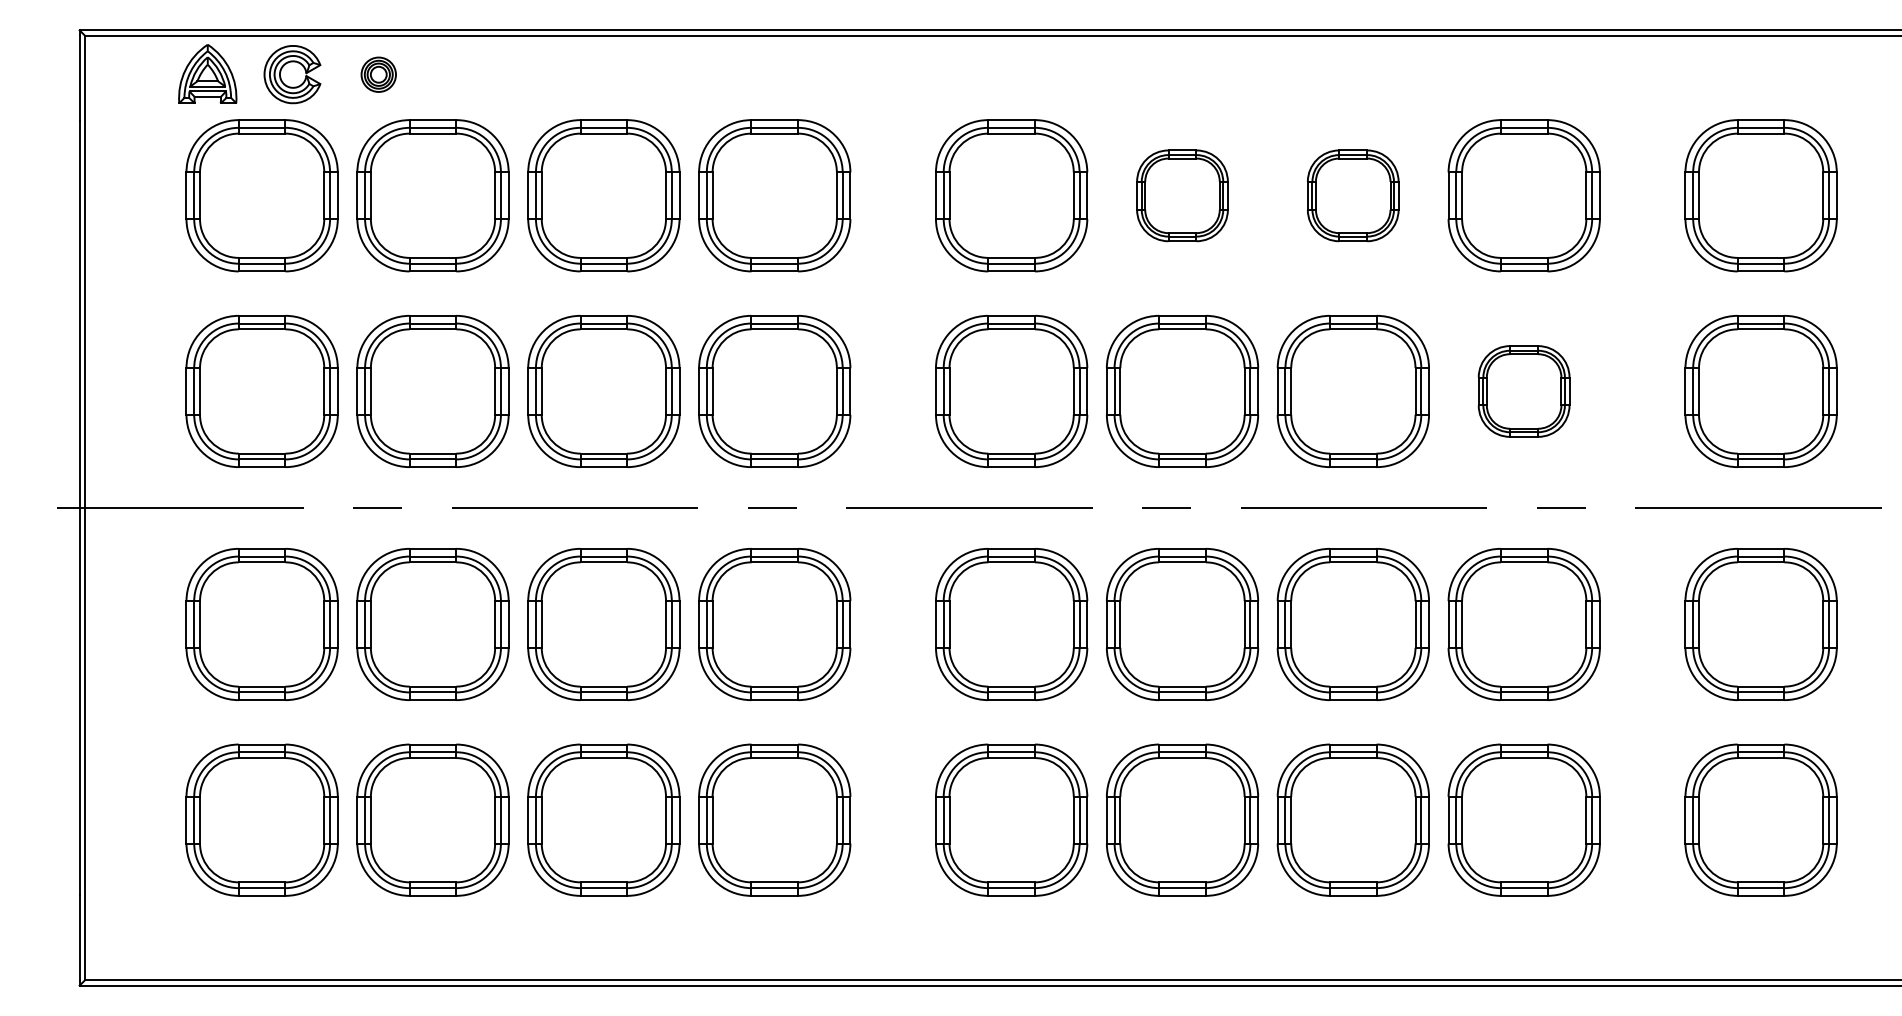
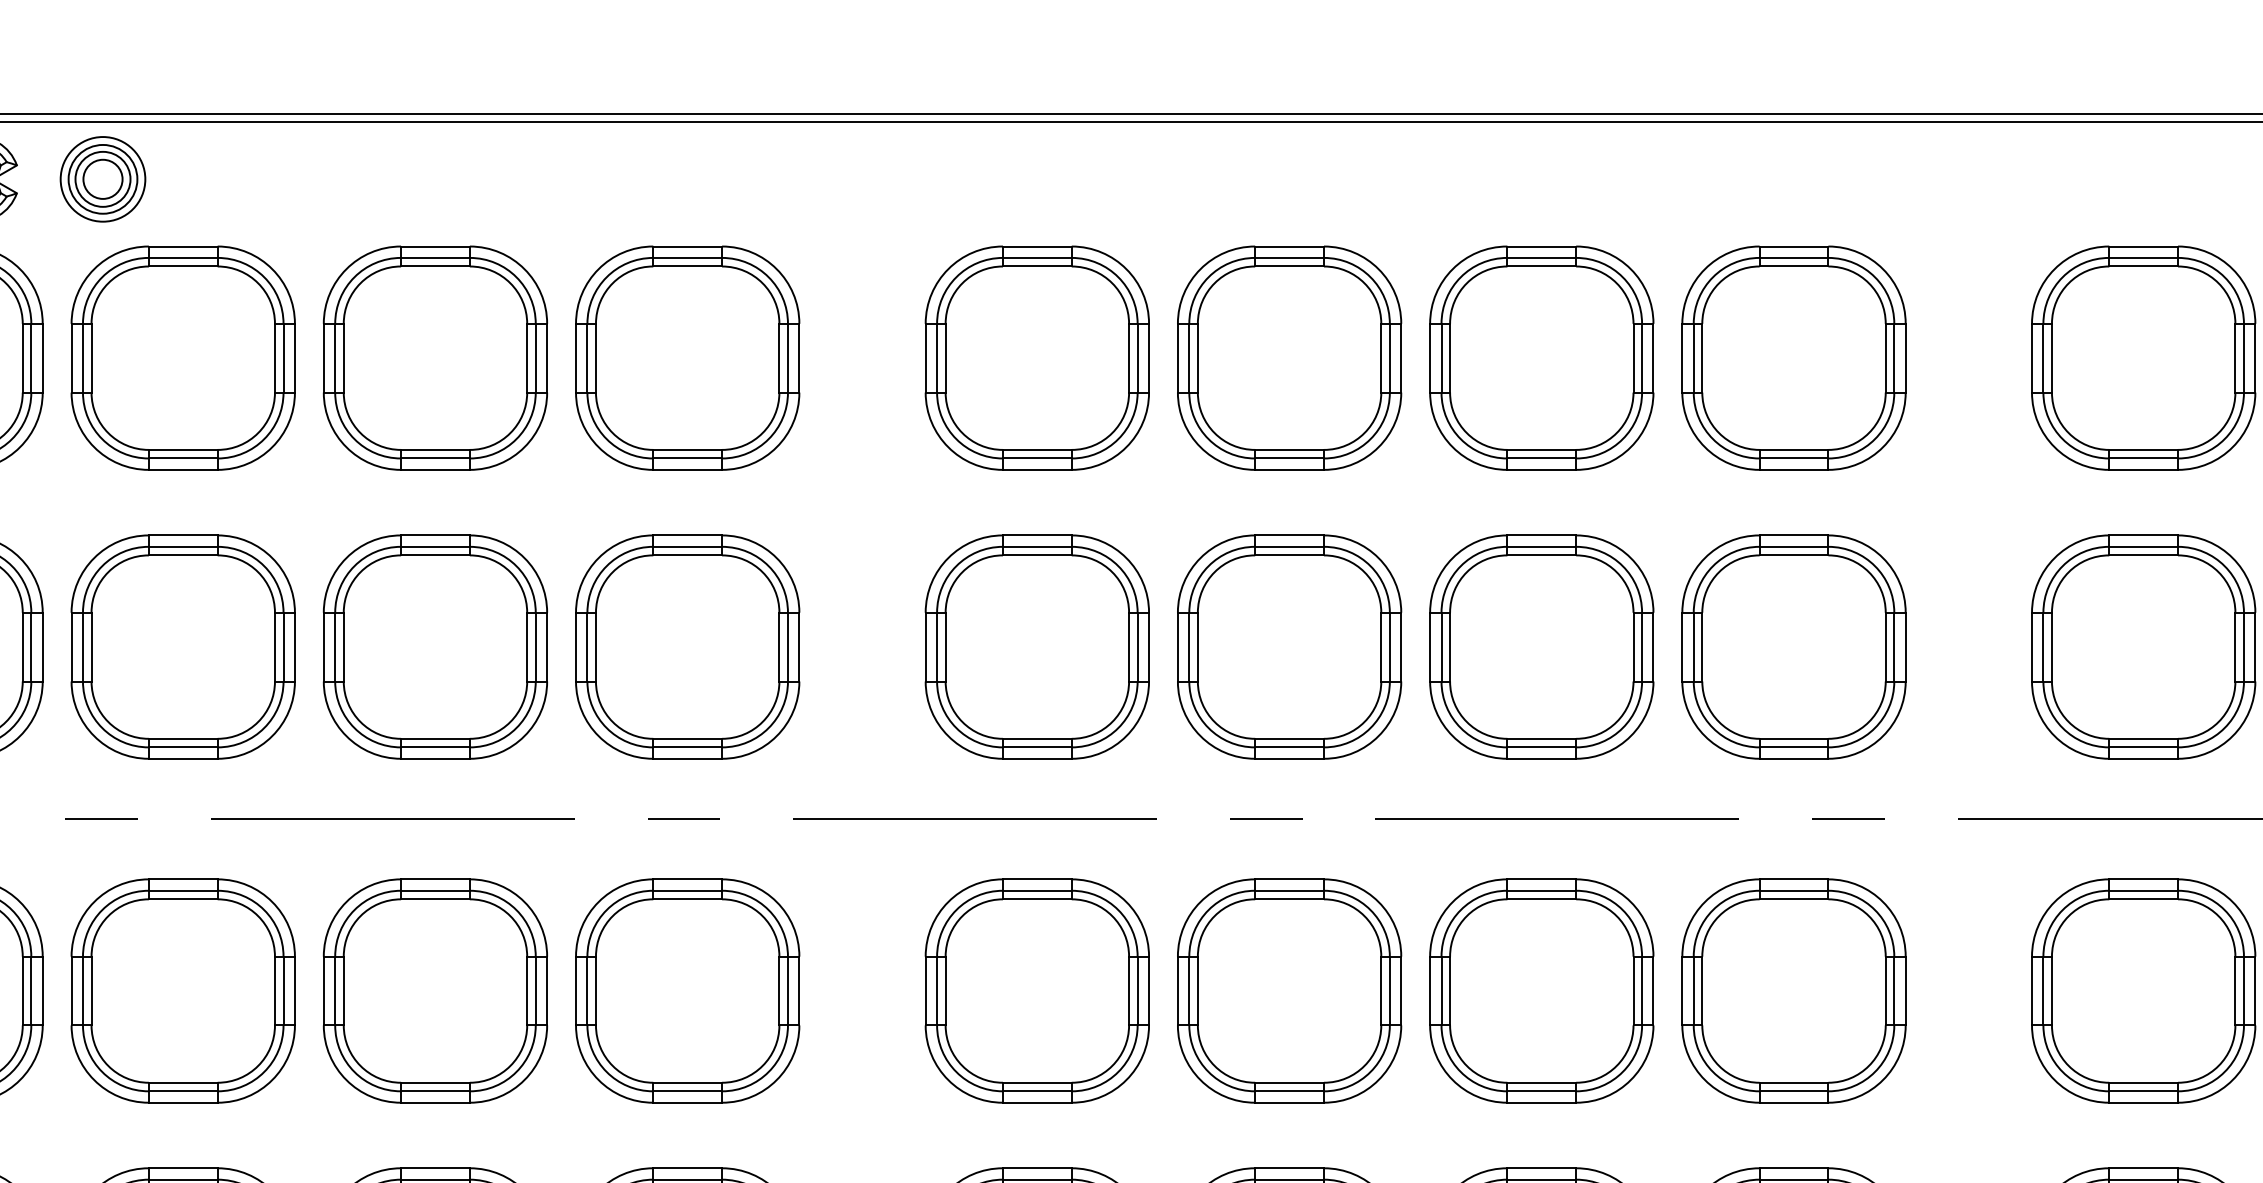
part: (378, 74) -> (102, 179), size x1.67
part: (1182, 195) -> (1289, 357), size x1.67
part: (1352, 195) -> (1540, 357), size x1.67
part: (1523, 391) -> (1792, 647), size x1.67

